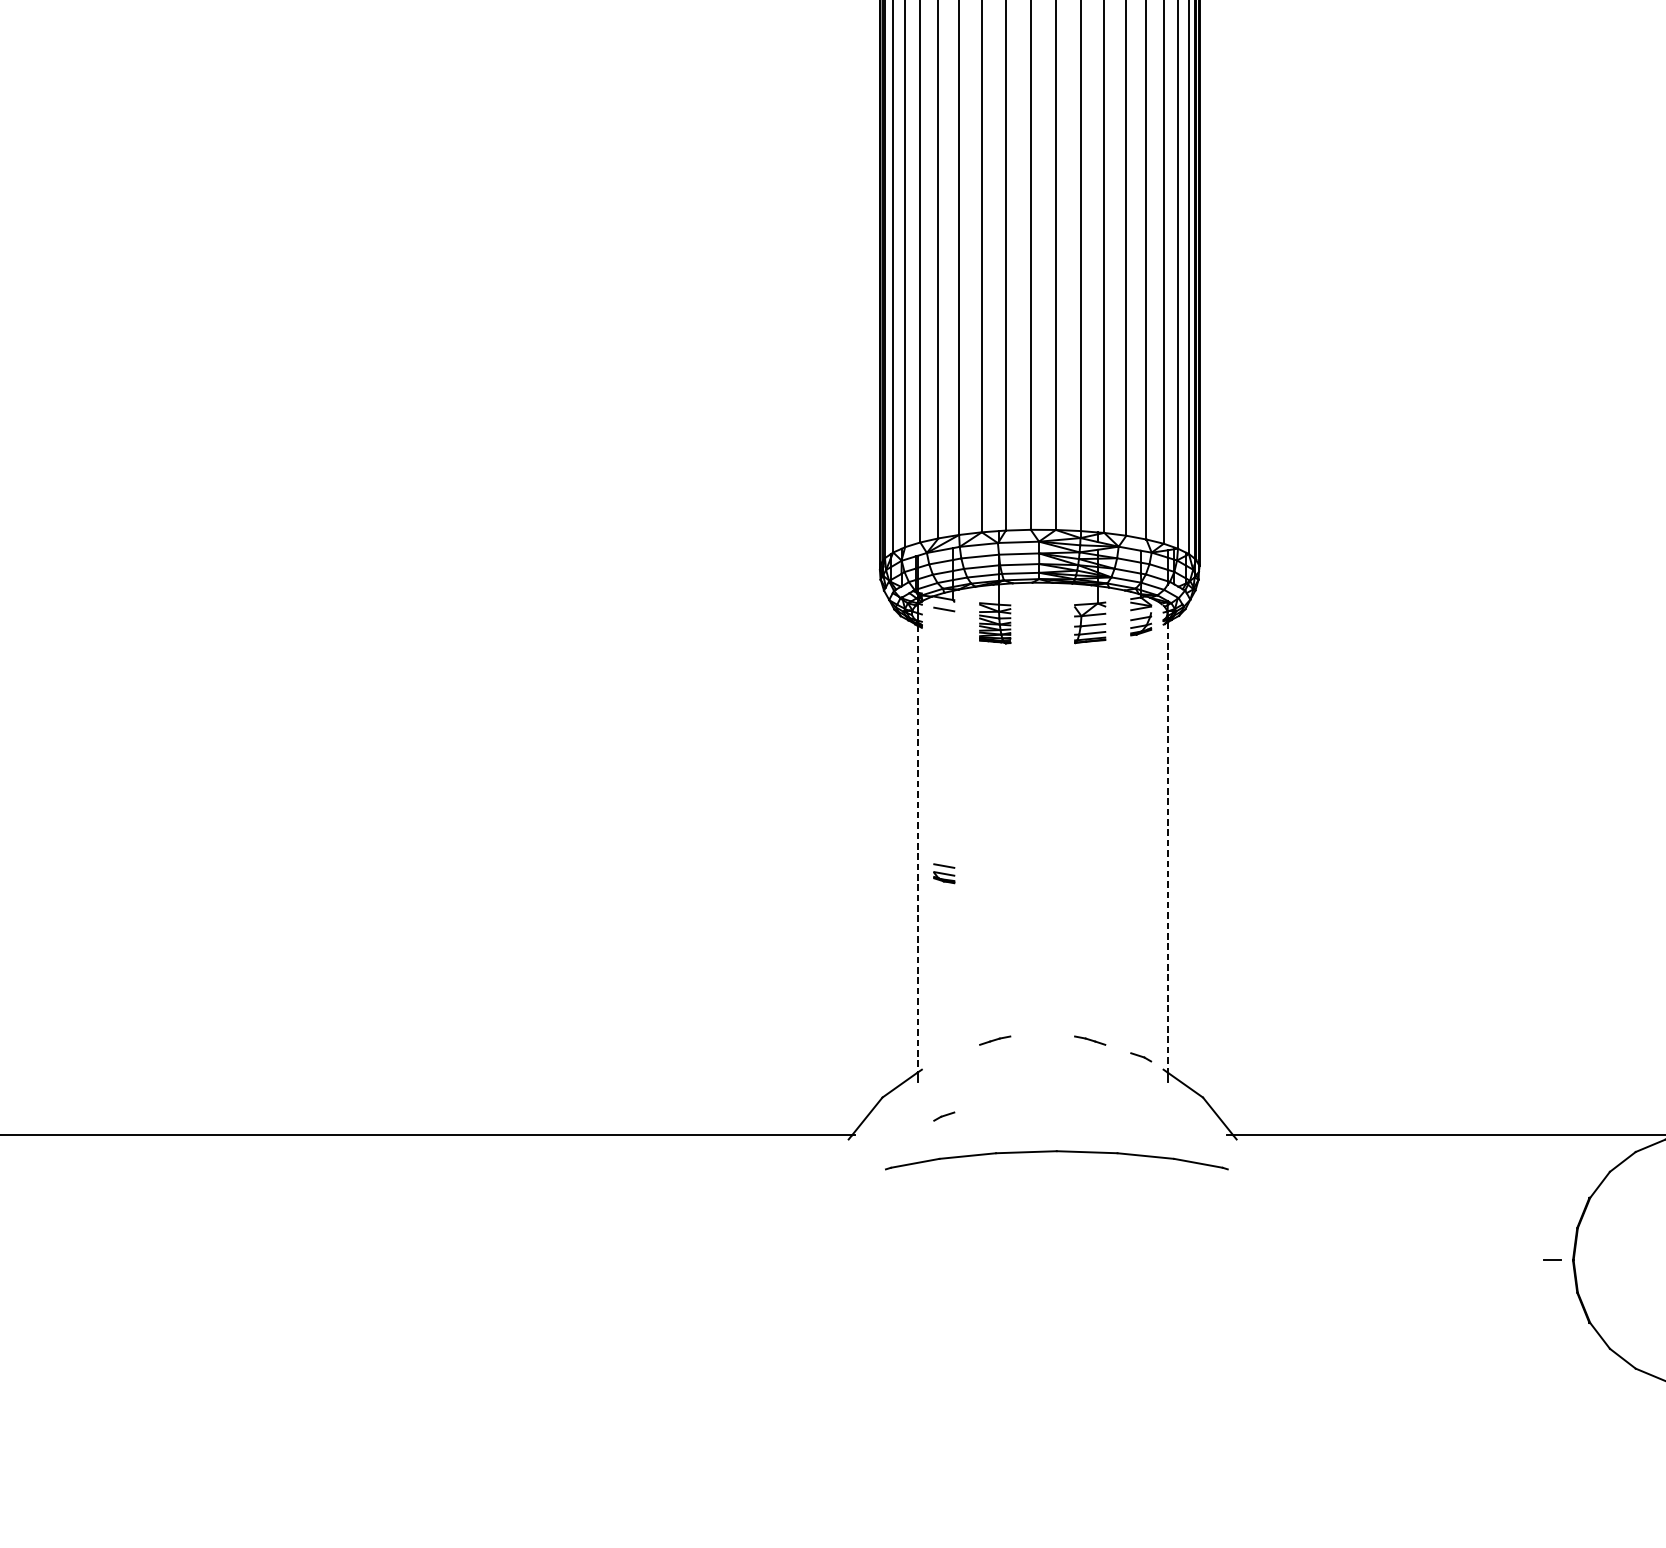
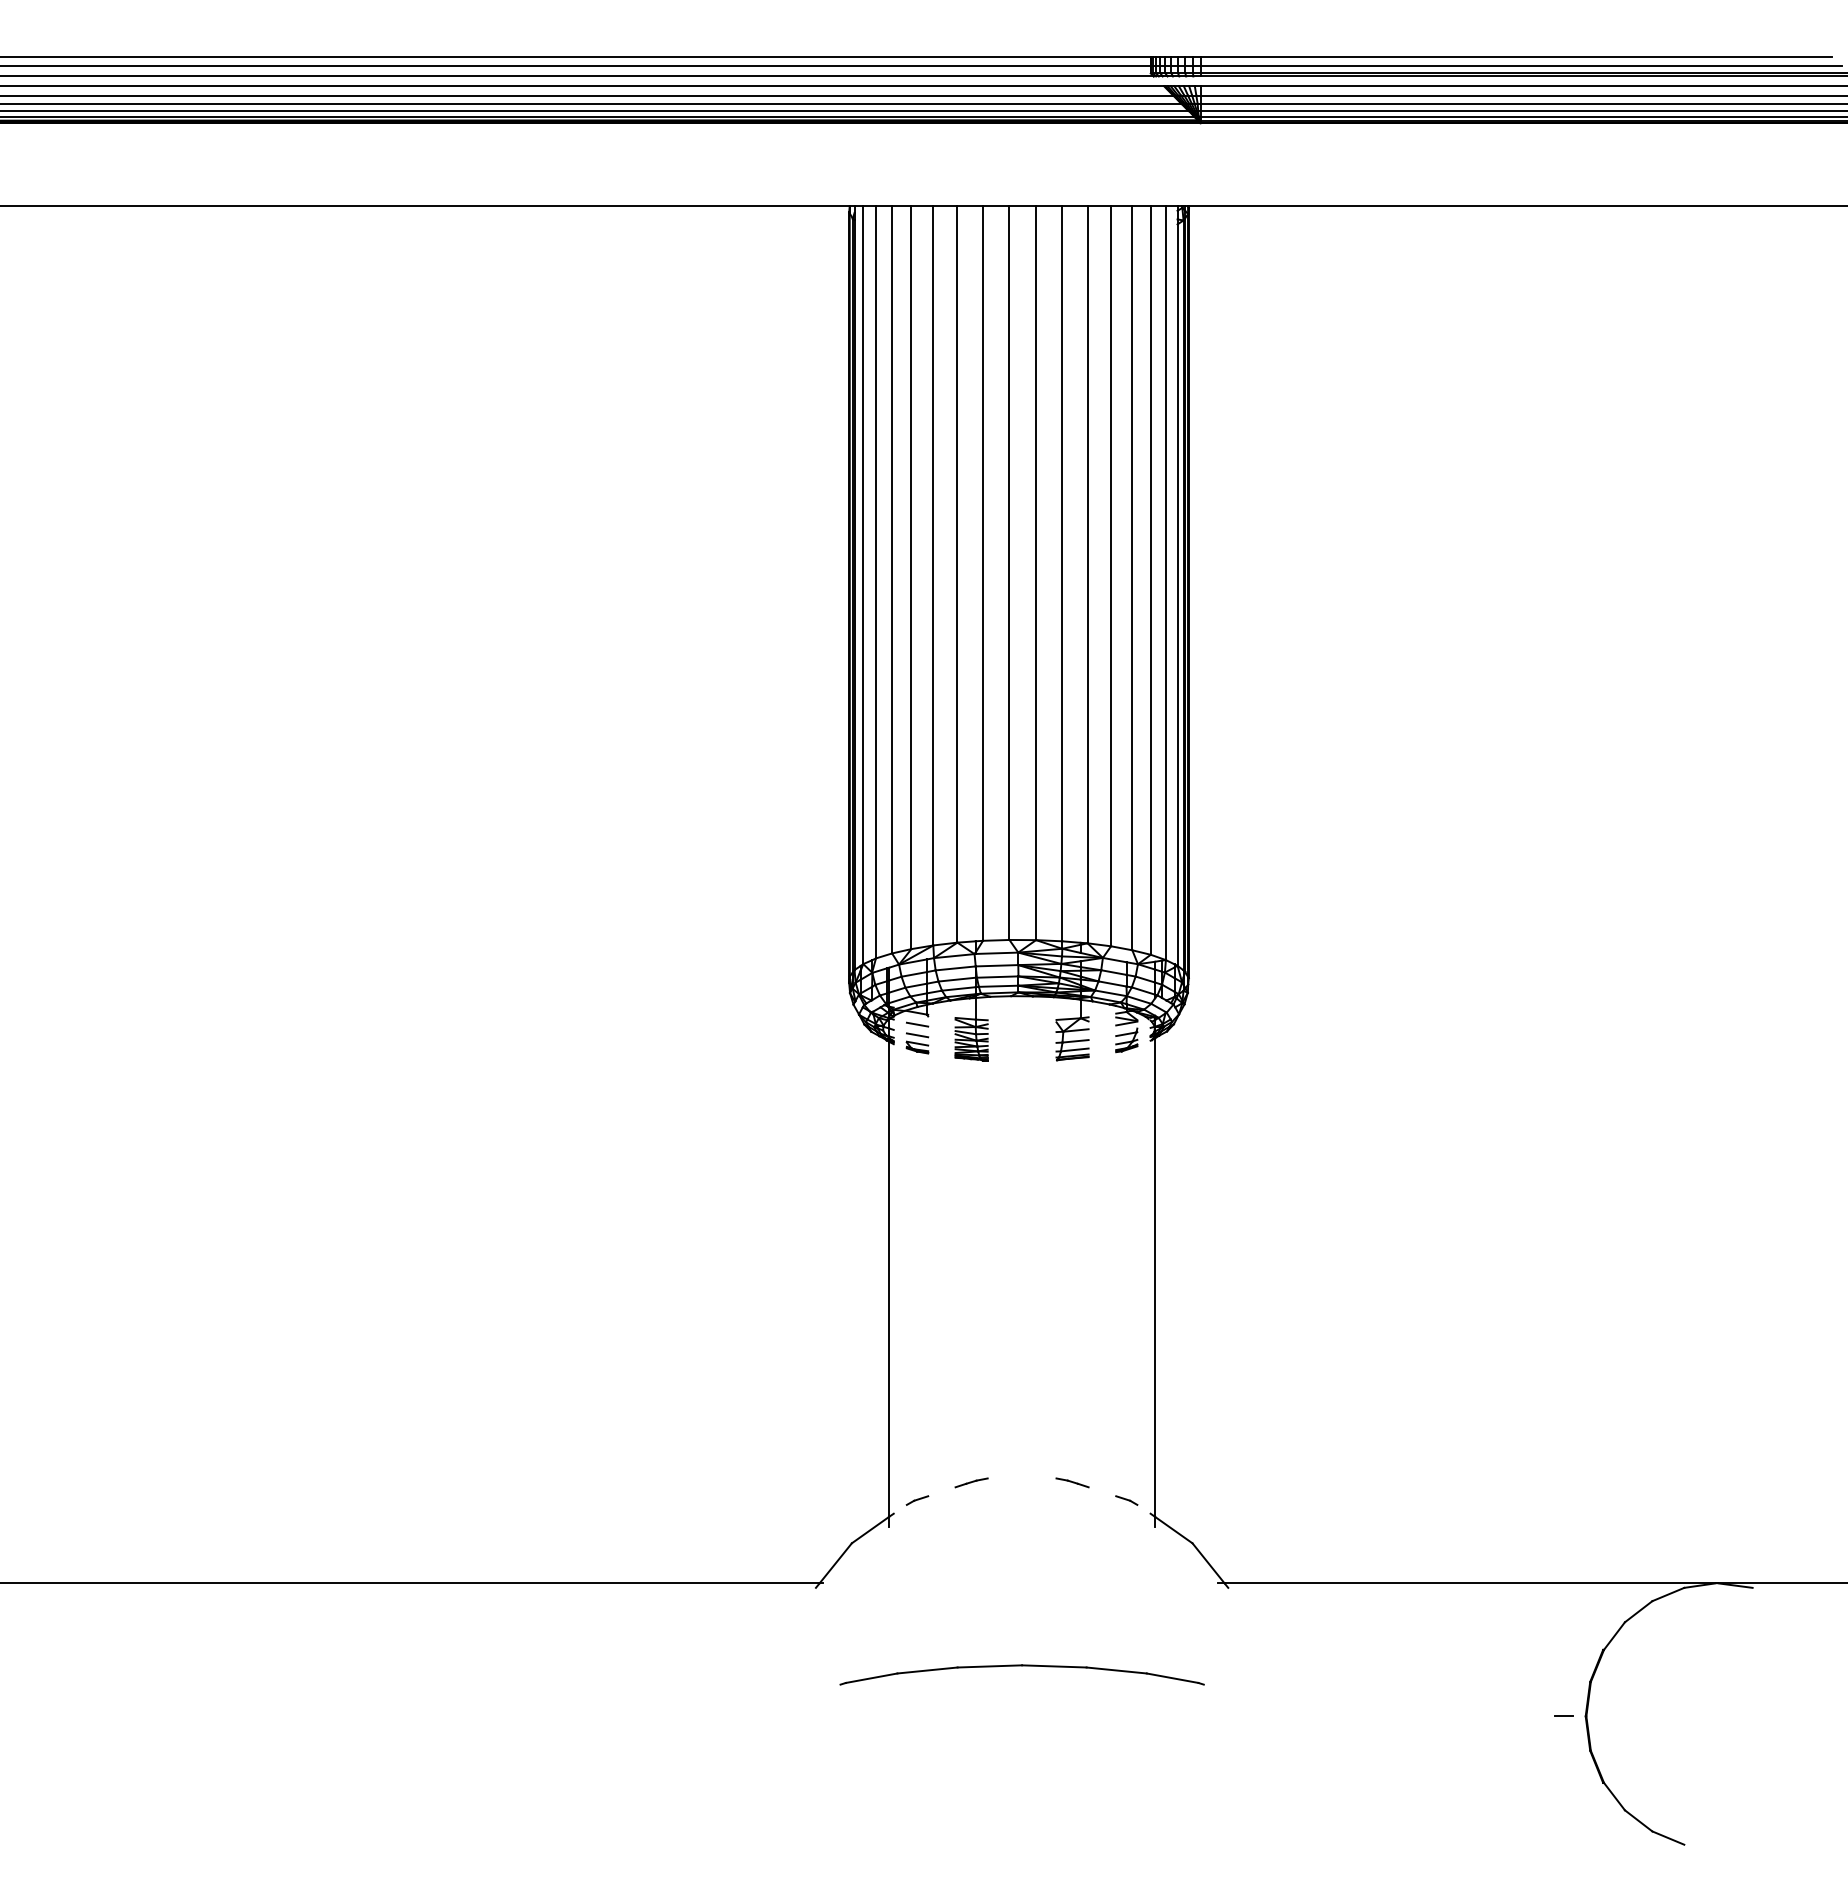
line: (1168, 848) -> (1155, 1278), dashed -> solid
line: (917, 849) -> (889, 1279), dashed -> solid
part: (944, 873) -> (917, 1043), moved
part: (944, 1116) -> (917, 1500), moved
part: (1056, 1152) -> (1021, 1666), moved

